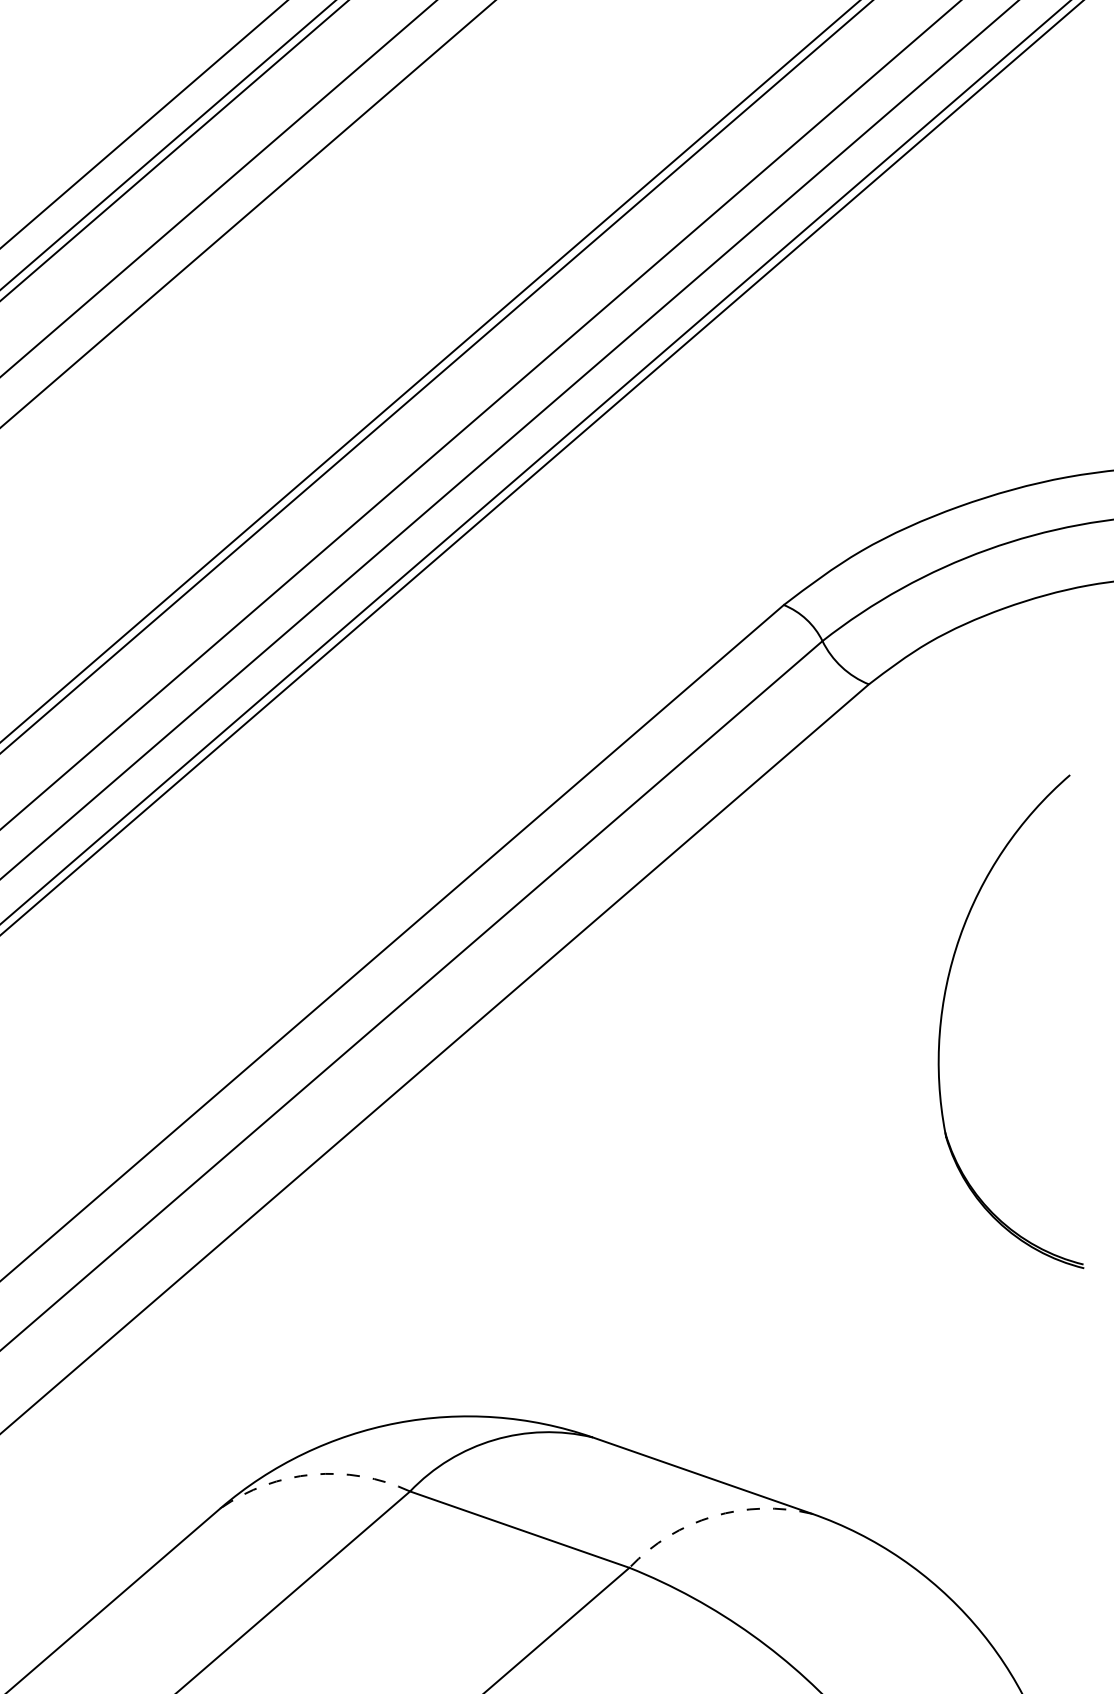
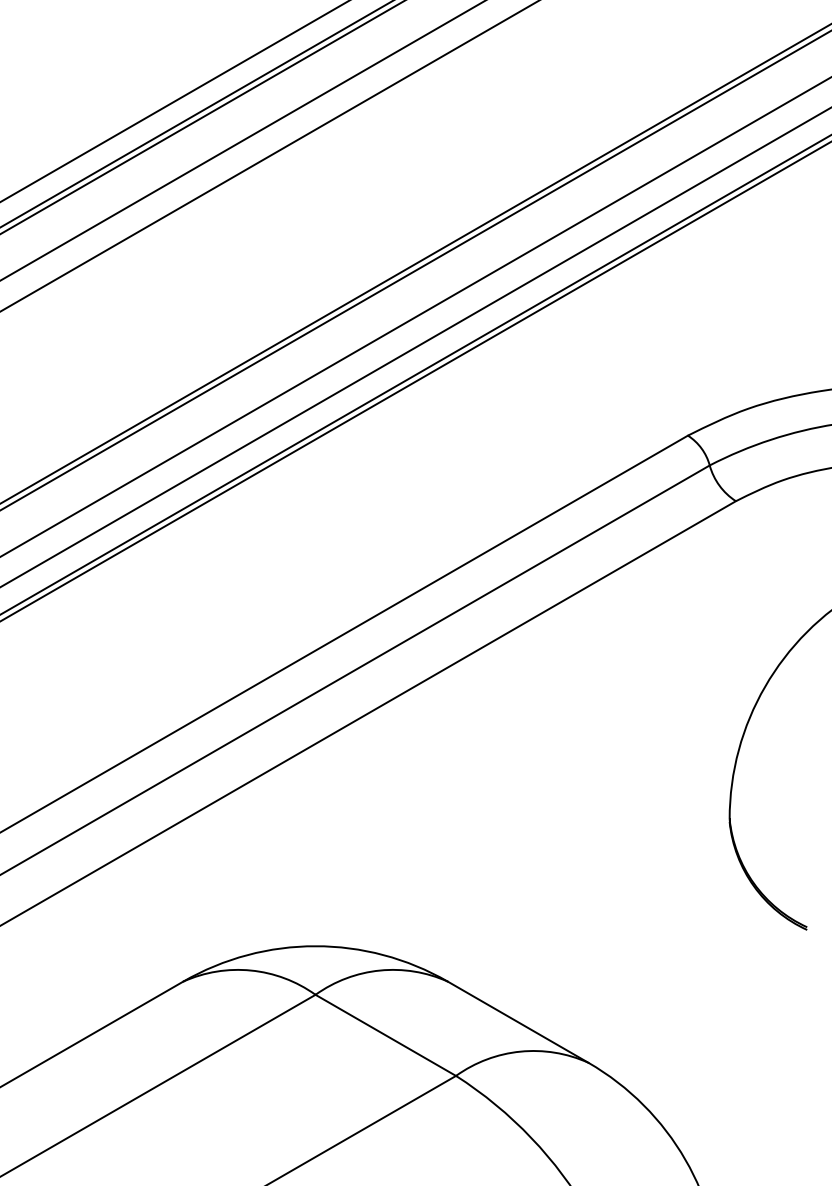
arc: (313, 1474) -> (251, 970), dashed -> solid
arc: (713, 1516) -> (520, 1051), dashed -> solid

